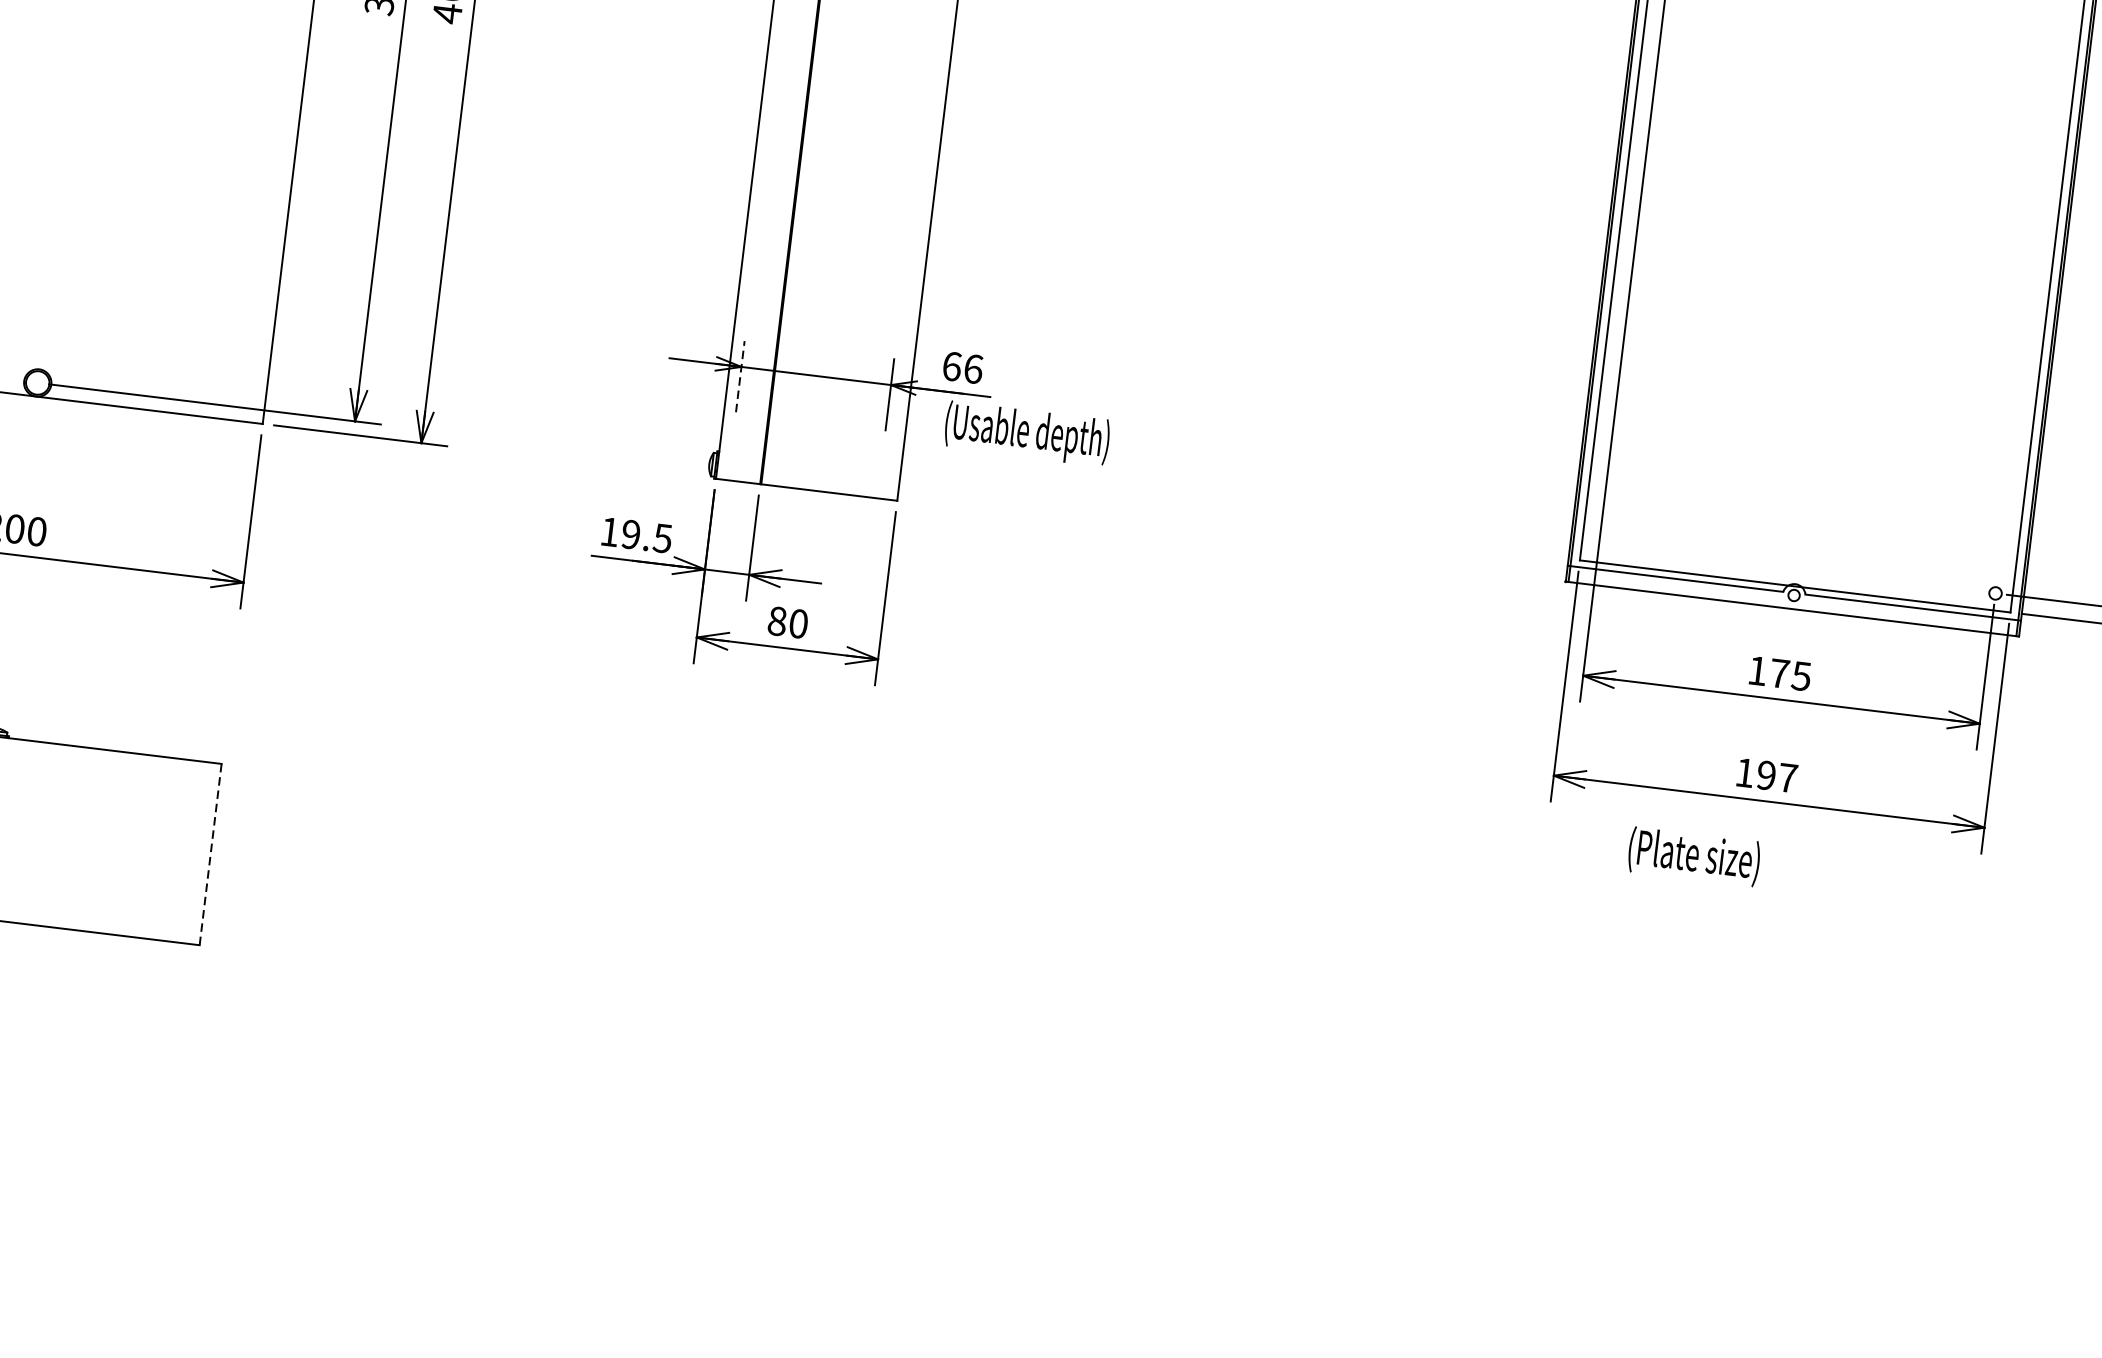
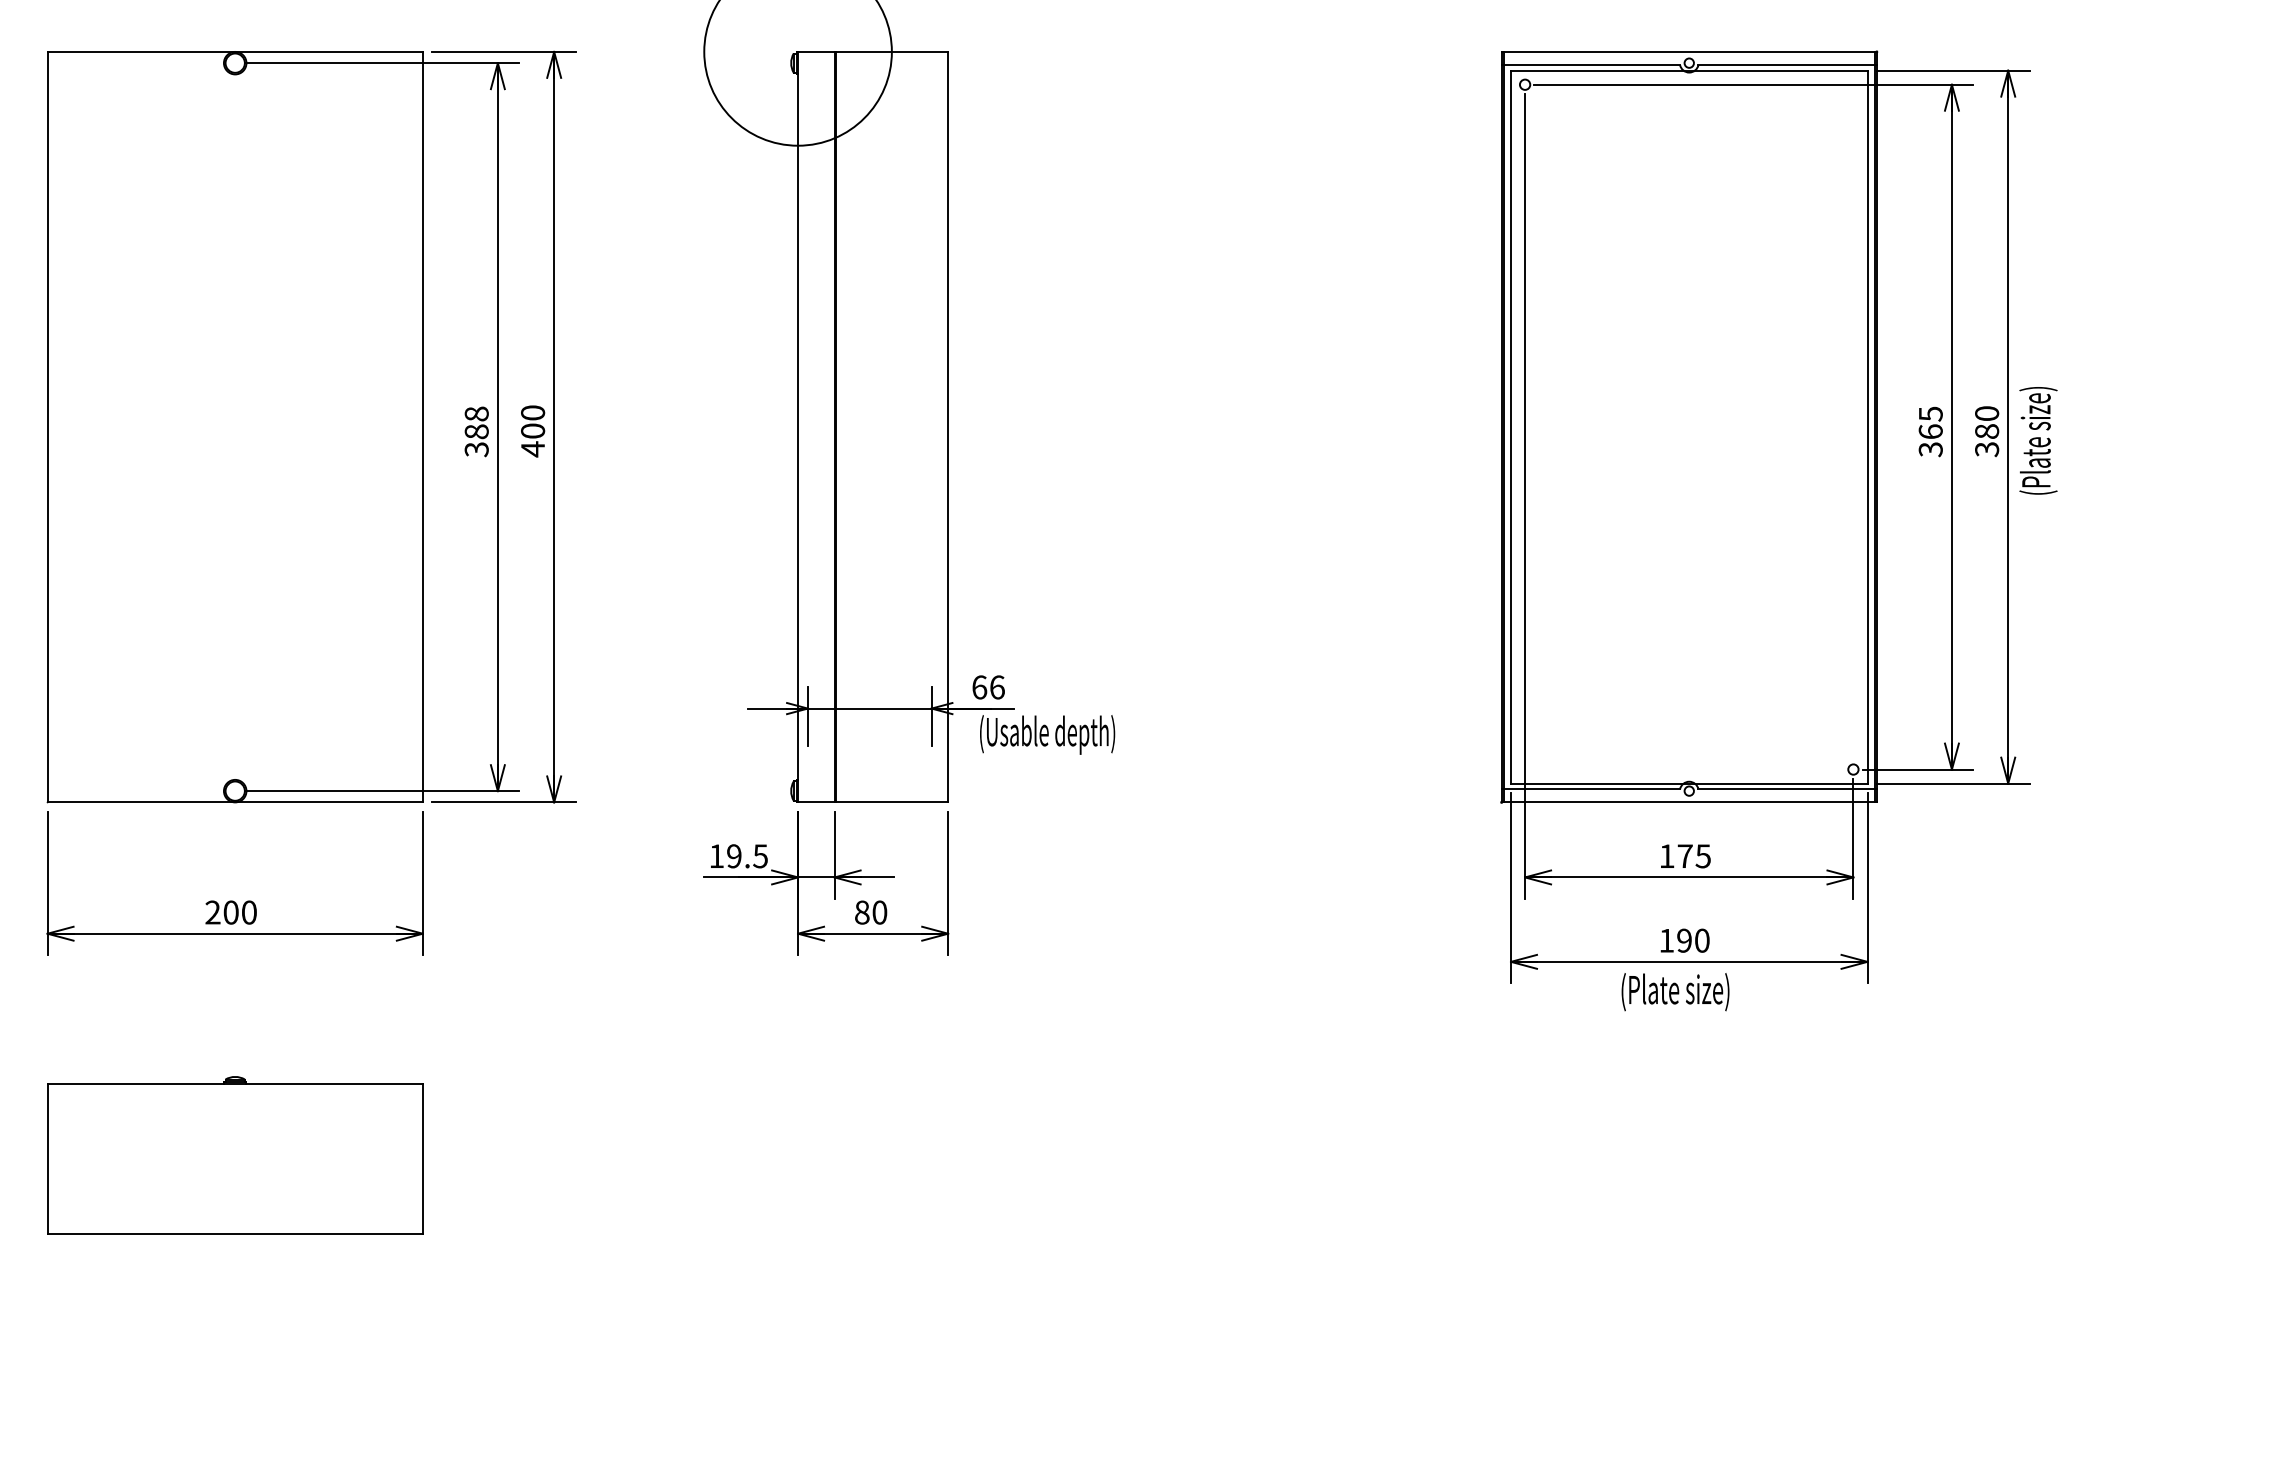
line: (739, 376) -> (807, 716), dashed -> solid
text: (1788, 777) -> (1702, 940), 197 -> 190
line: (210, 855) -> (422, 1159), dashed -> solid
text: (1694, 857) -> (1675, 992), moved

